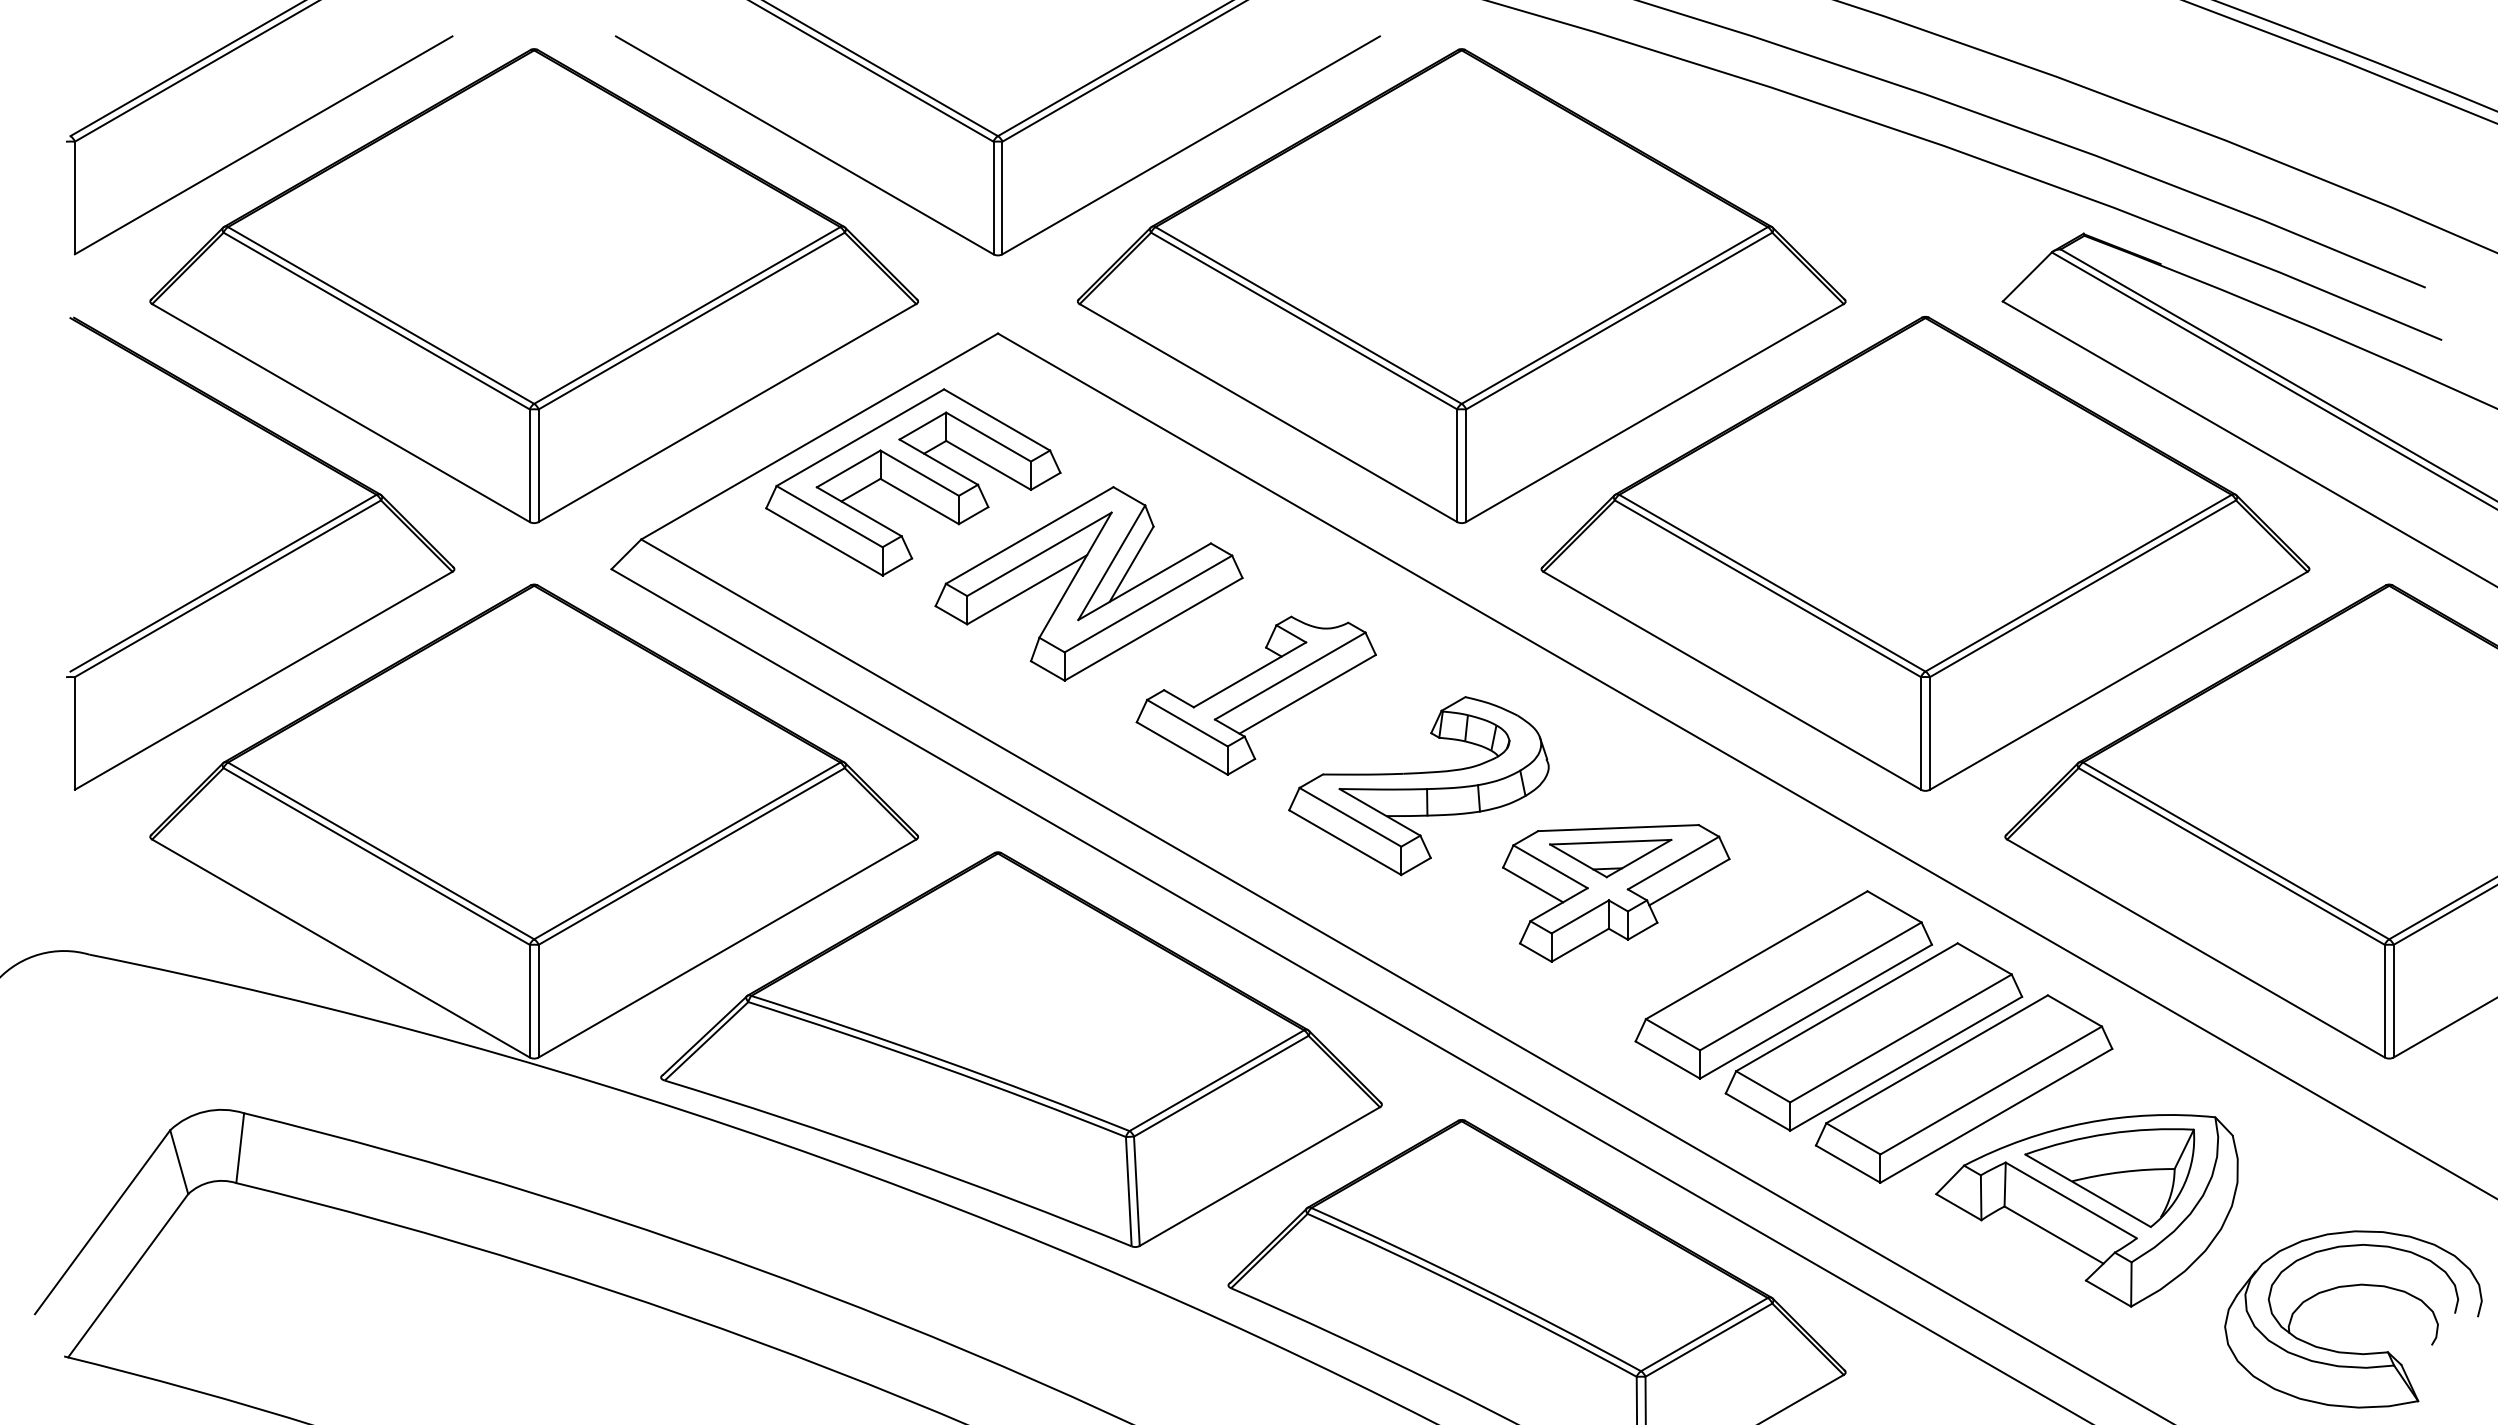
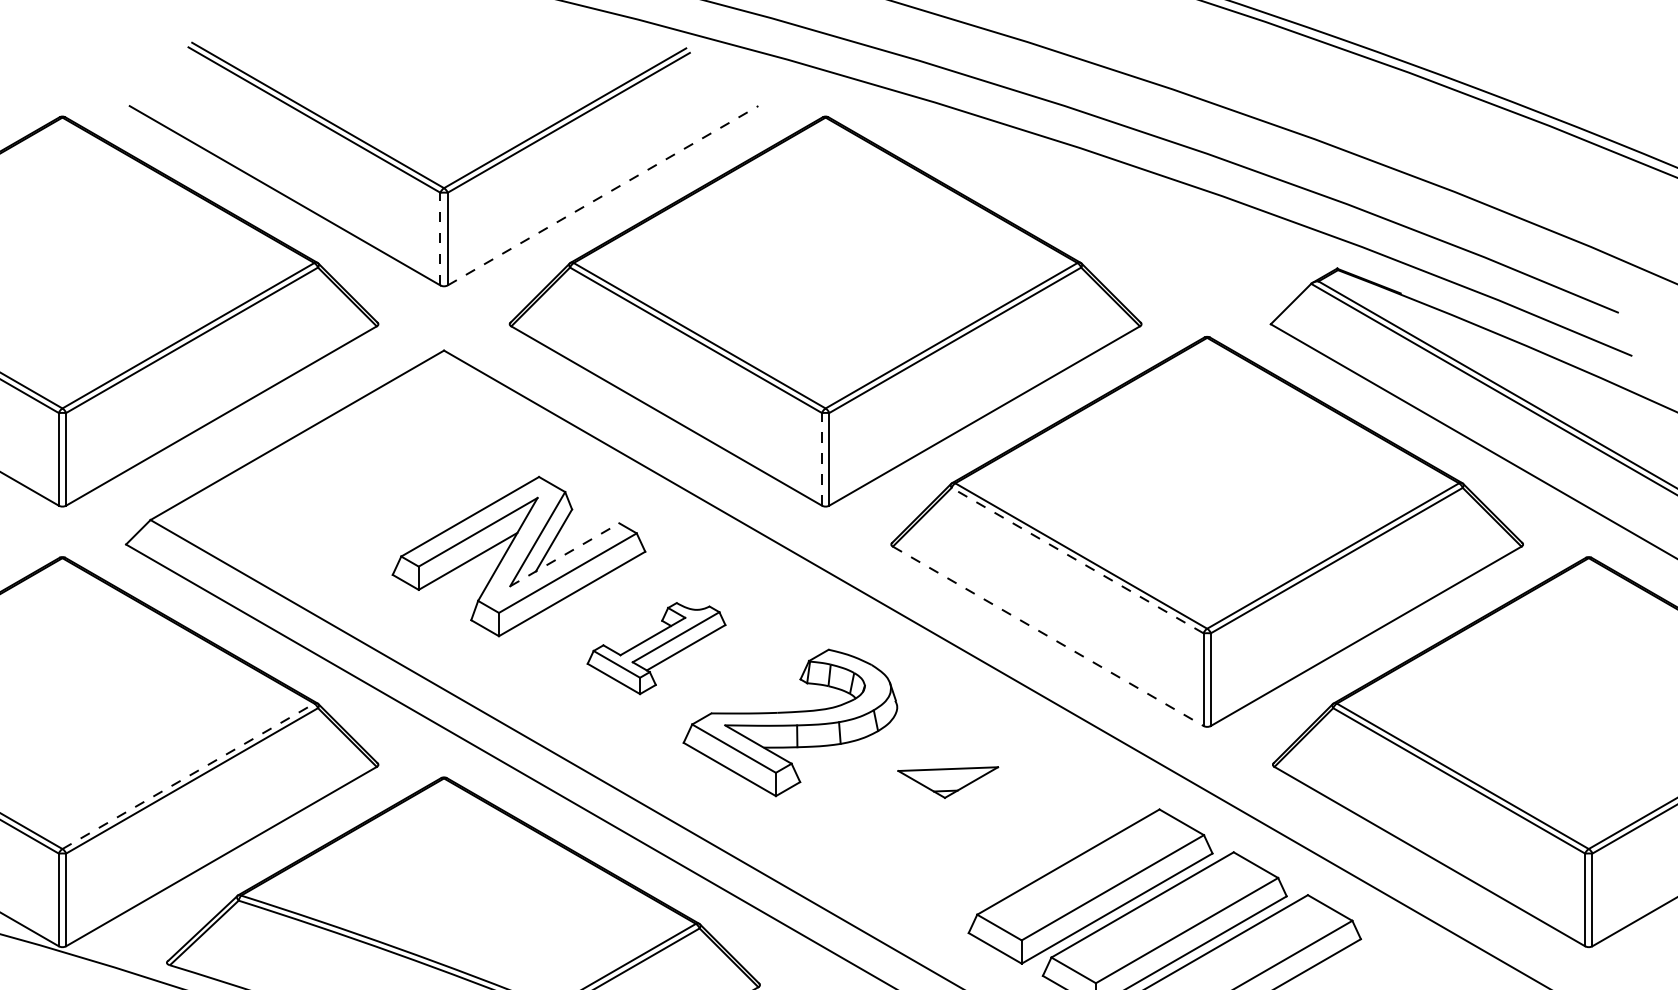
line: (1191, 145) -> (603, 195), solid -> dashed
line: (993, 197) -> (440, 238), solid -> dashed
line: (1457, 465) -> (822, 459), solid -> dashed
part: (913, 482) -> (374, 473), removed
line: (1144, 581) -> (564, 554), solid -> dashed
line: (1767, 588) -> (1077, 560), solid -> dashed
line: (1732, 680) -> (1048, 636), solid -> dashed
part: (1255, 695) -> (655, 648), size x0.7
line: (687, 850) -> (188, 775), solid -> dashed
part: (1616, 893) -> (952, 811), removed

